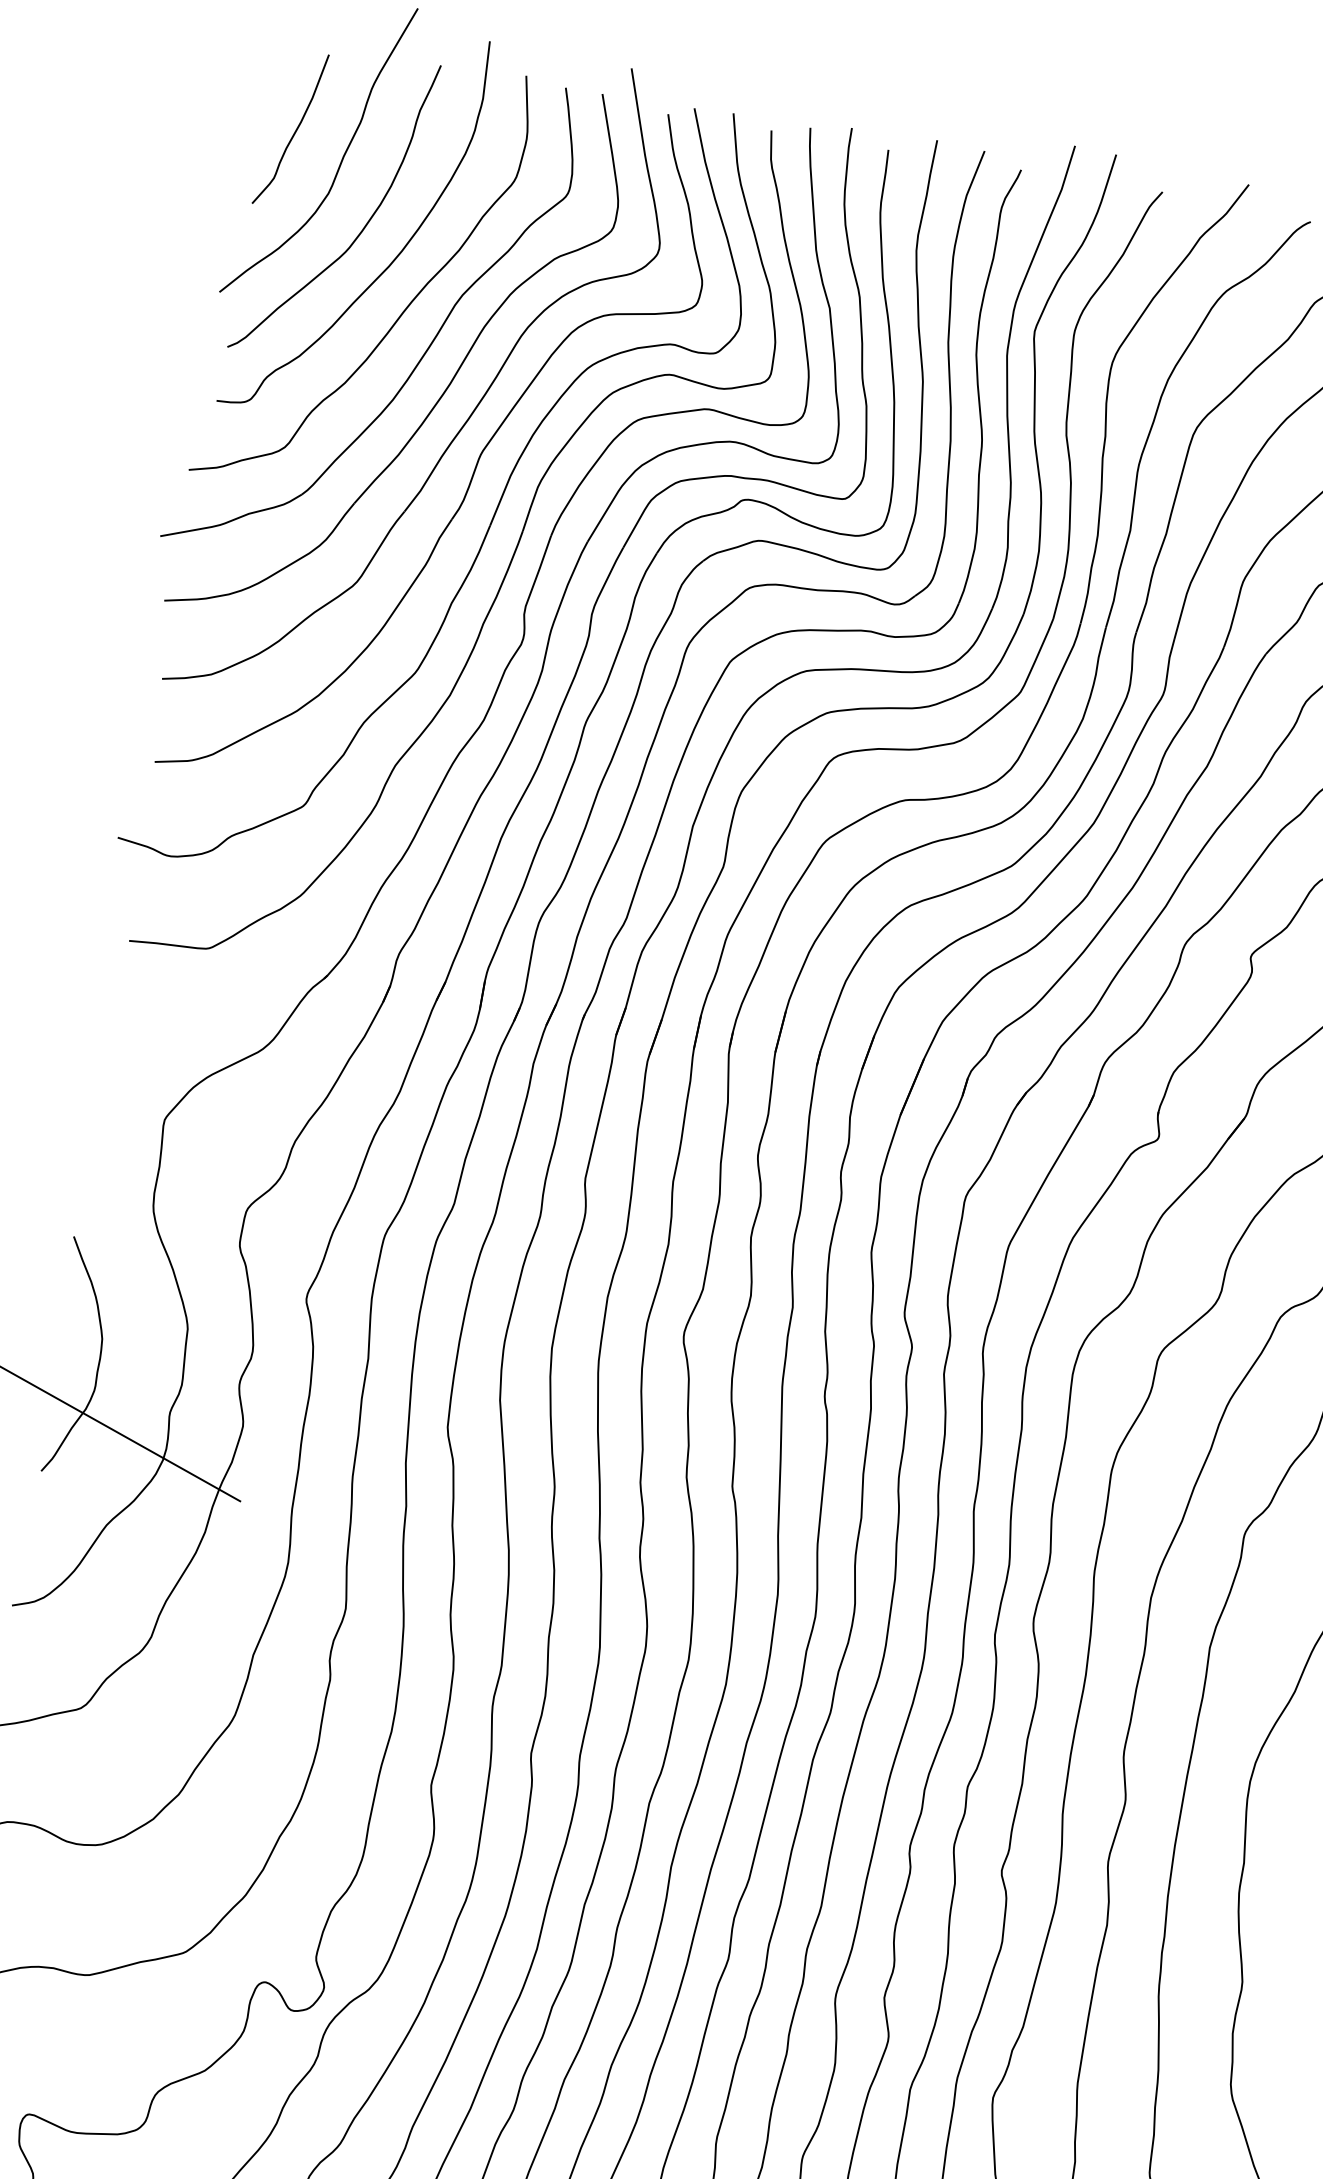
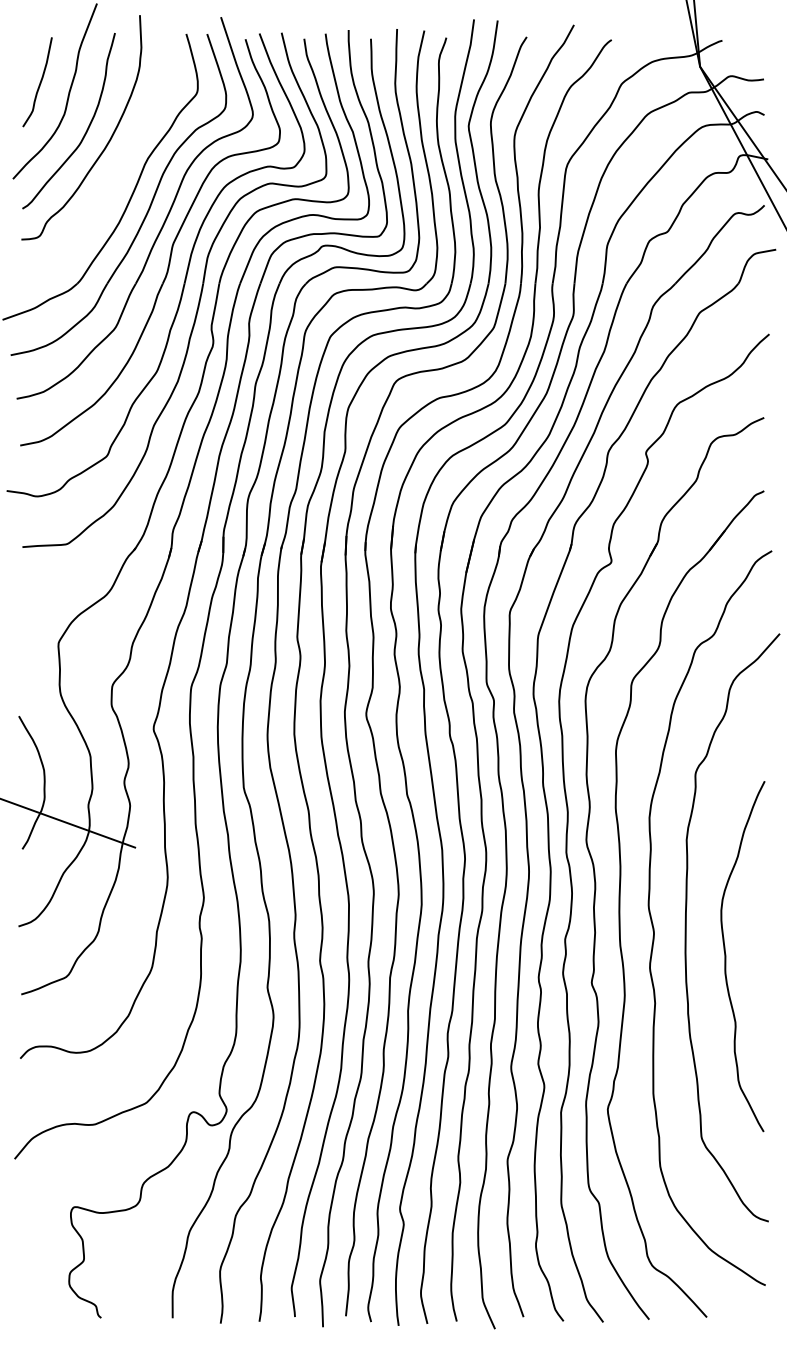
curve: (403, 308) -> (116, 171), removed

